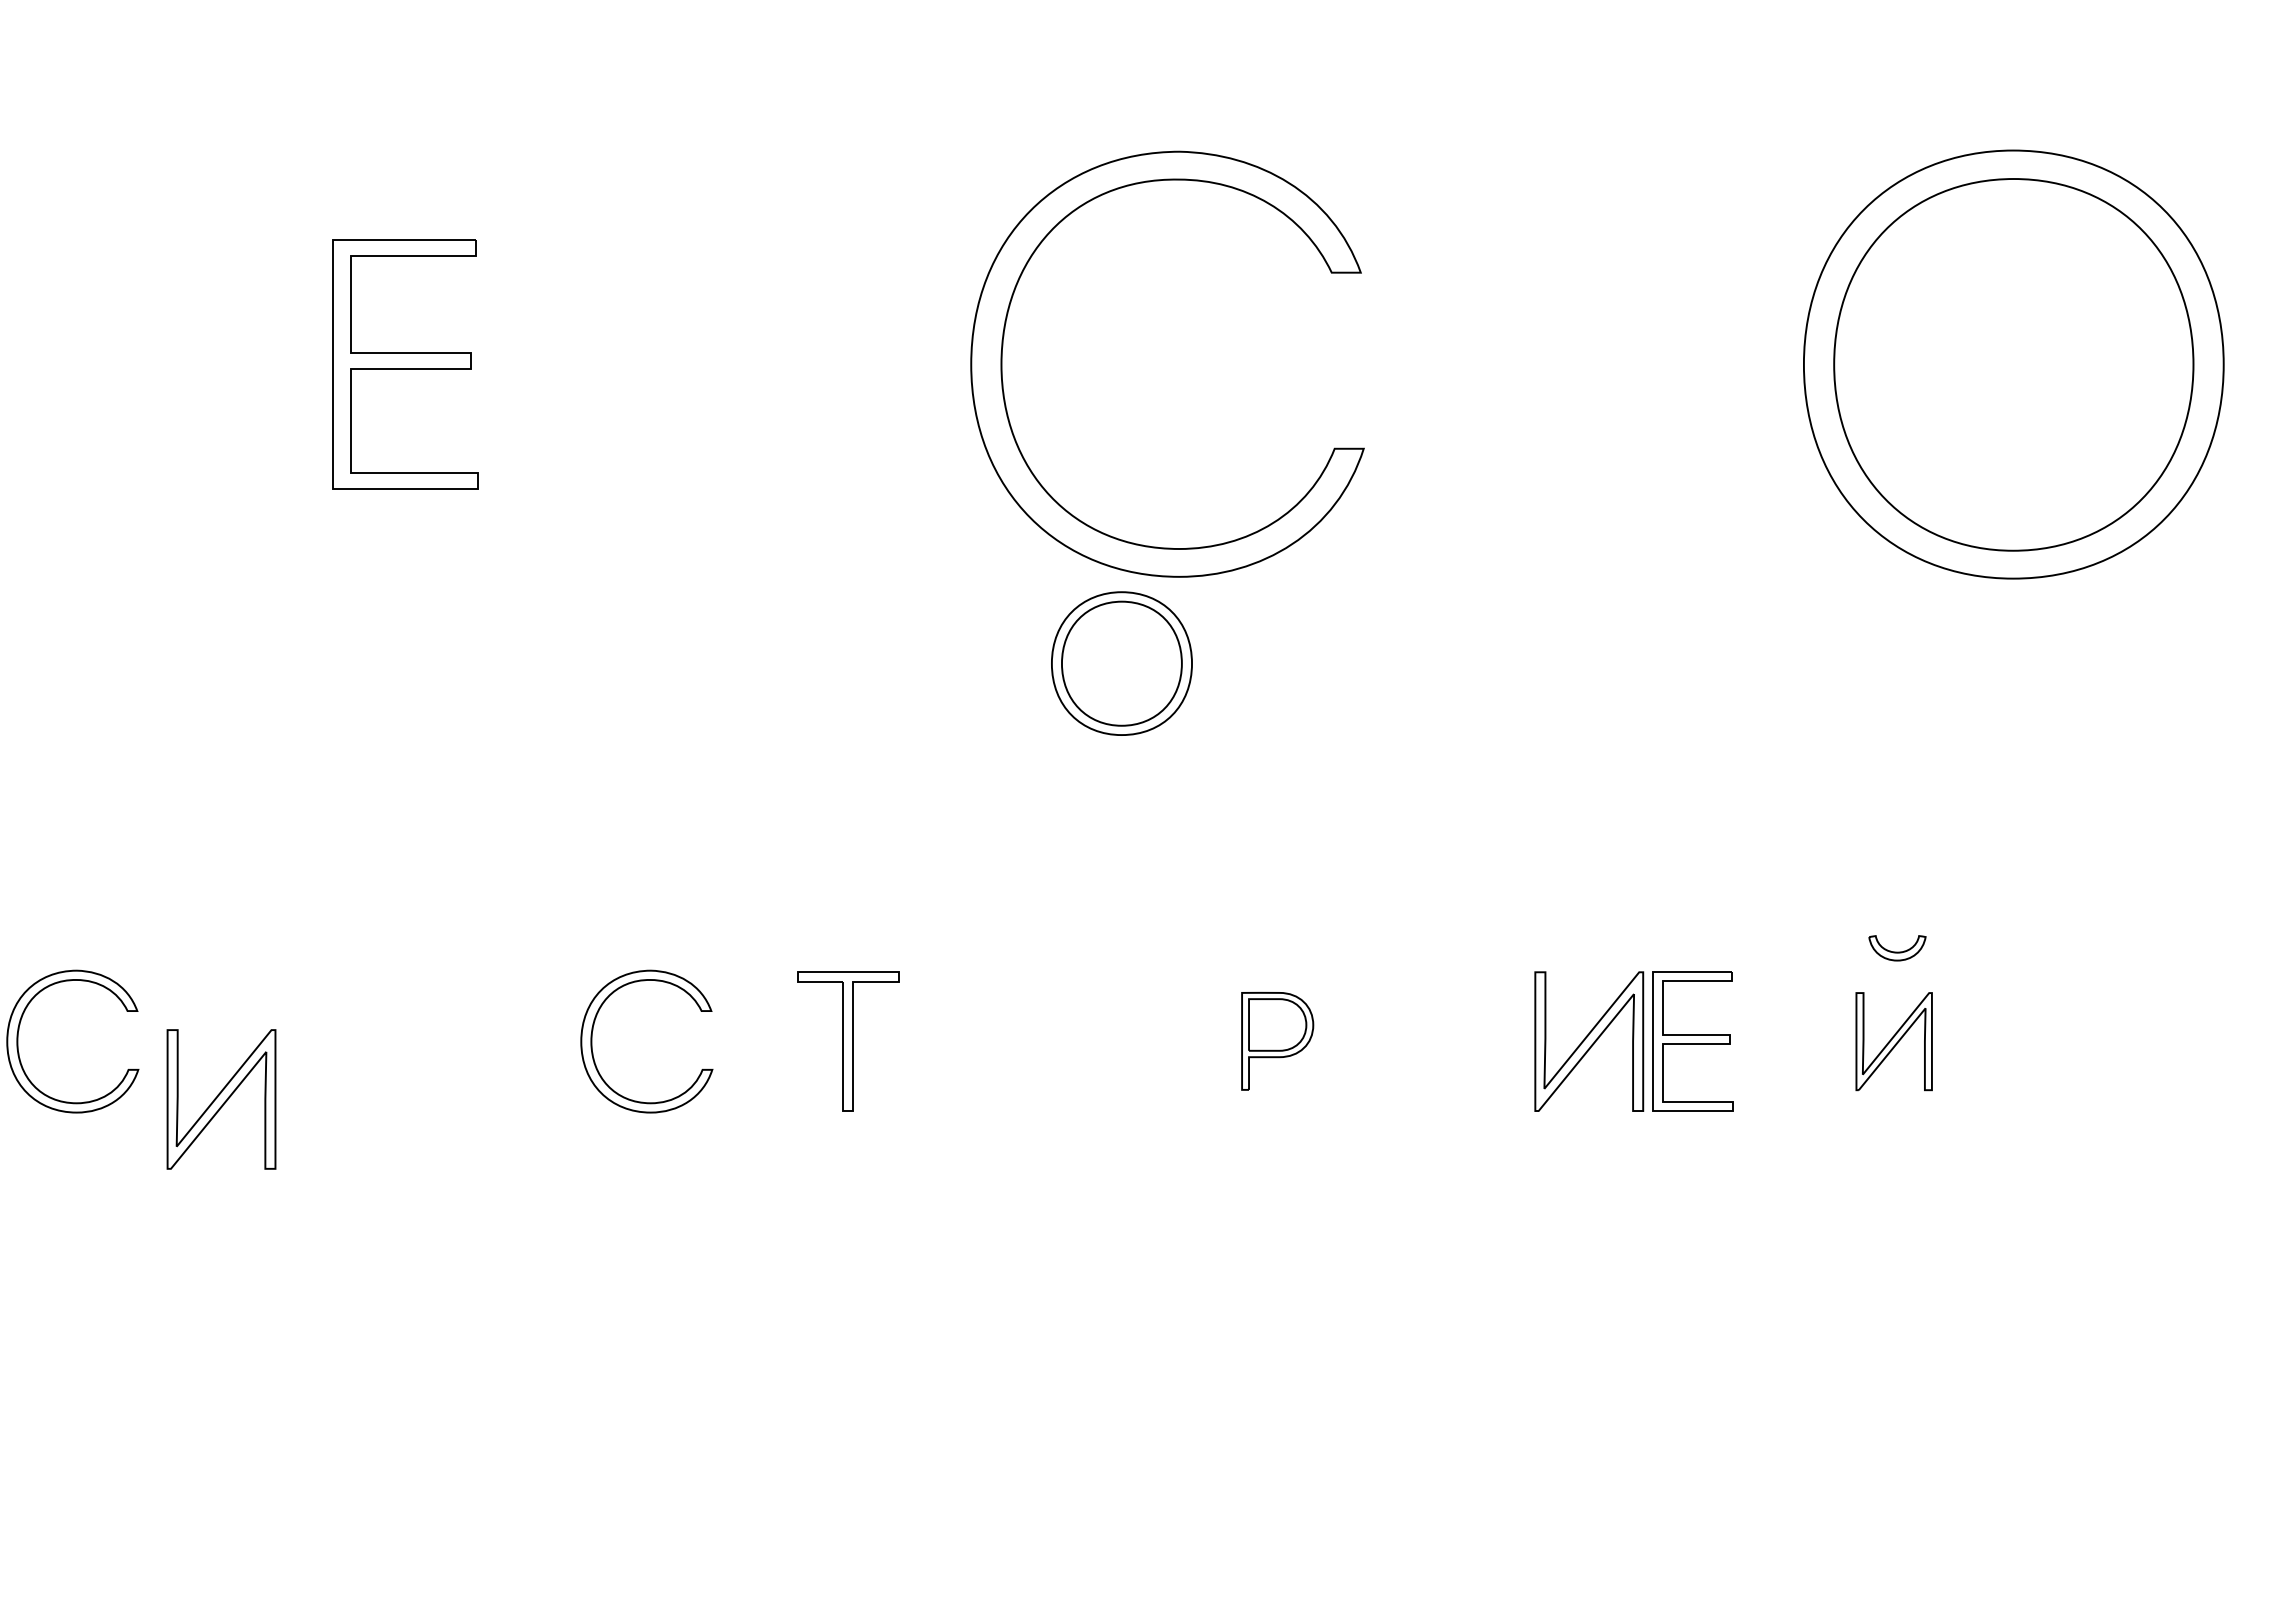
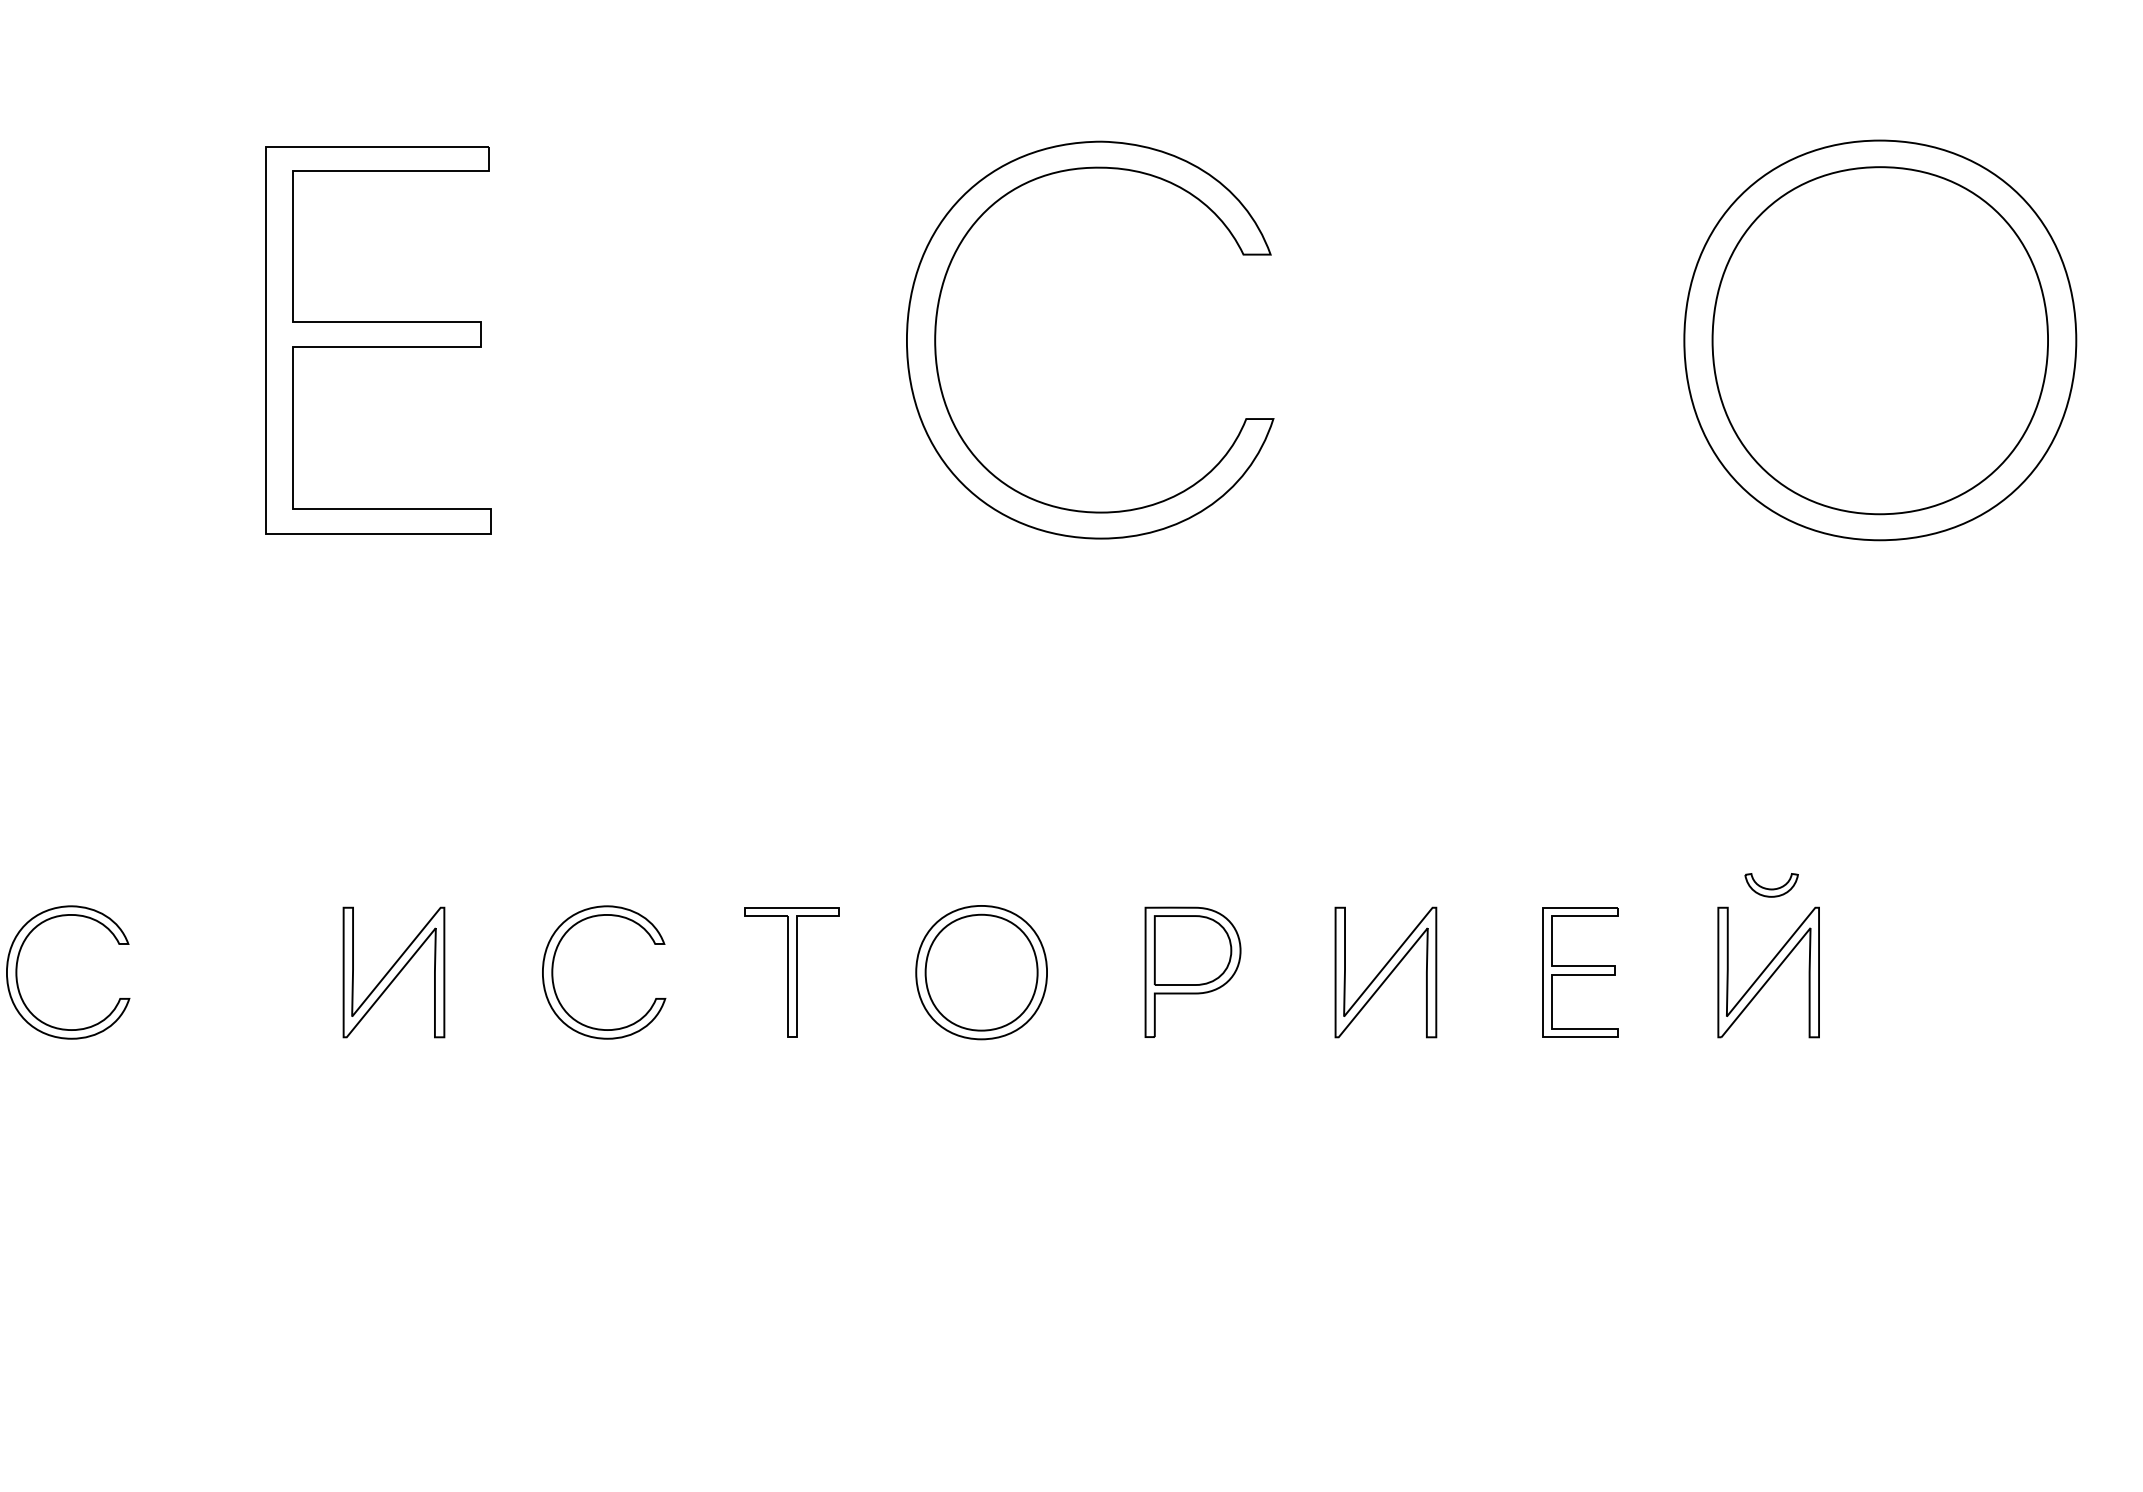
part: (405, 364) -> (378, 340), size x1.67
part: (1121, 663) -> (981, 972), moved
part: (1277, 1040) -> (1192, 971), size x1.43
part: (1588, 1041) -> (1385, 972), moved
part: (1894, 1041) -> (1768, 972), size x1.43
part: (220, 1099) -> (393, 972), moved

